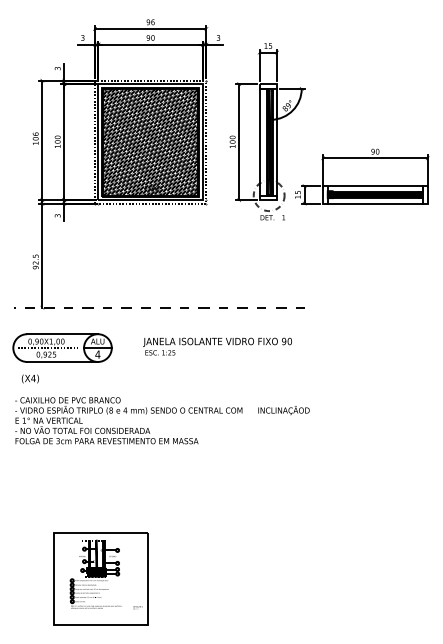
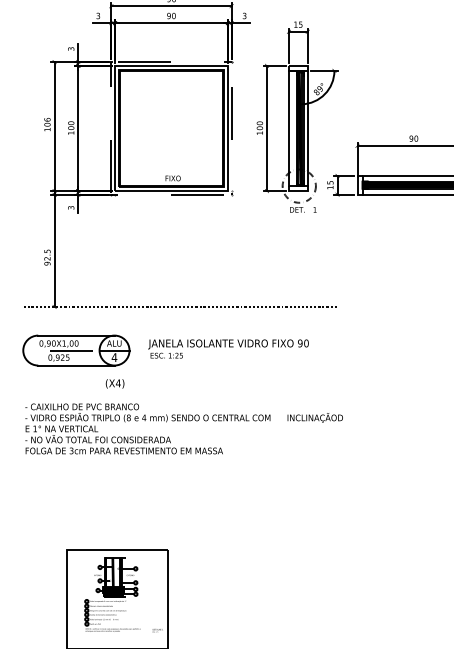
hatch: (150, 141) -> (171, 127), removed
text: (217, 346) -> (228, 348), moved
text: (29, 378) -> (114, 383), moved

